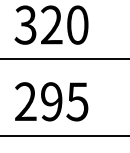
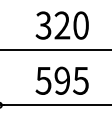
text: (25, 101) -> (43, 80), 295 -> 595

